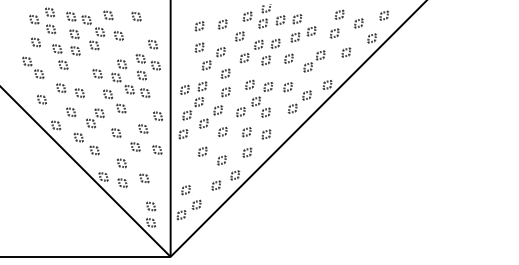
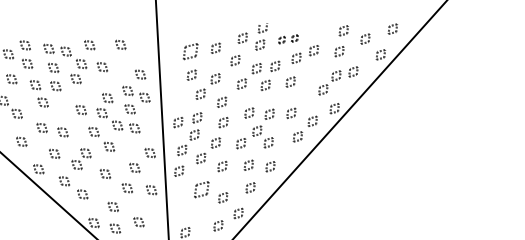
part: (288, 19) -> (287, 38), size x0.7
part: (199, 26) -> (190, 51), size x1.6
part: (314, 61) -> (329, 82), moved
part: (202, 151) -> (201, 189), size x1.6

